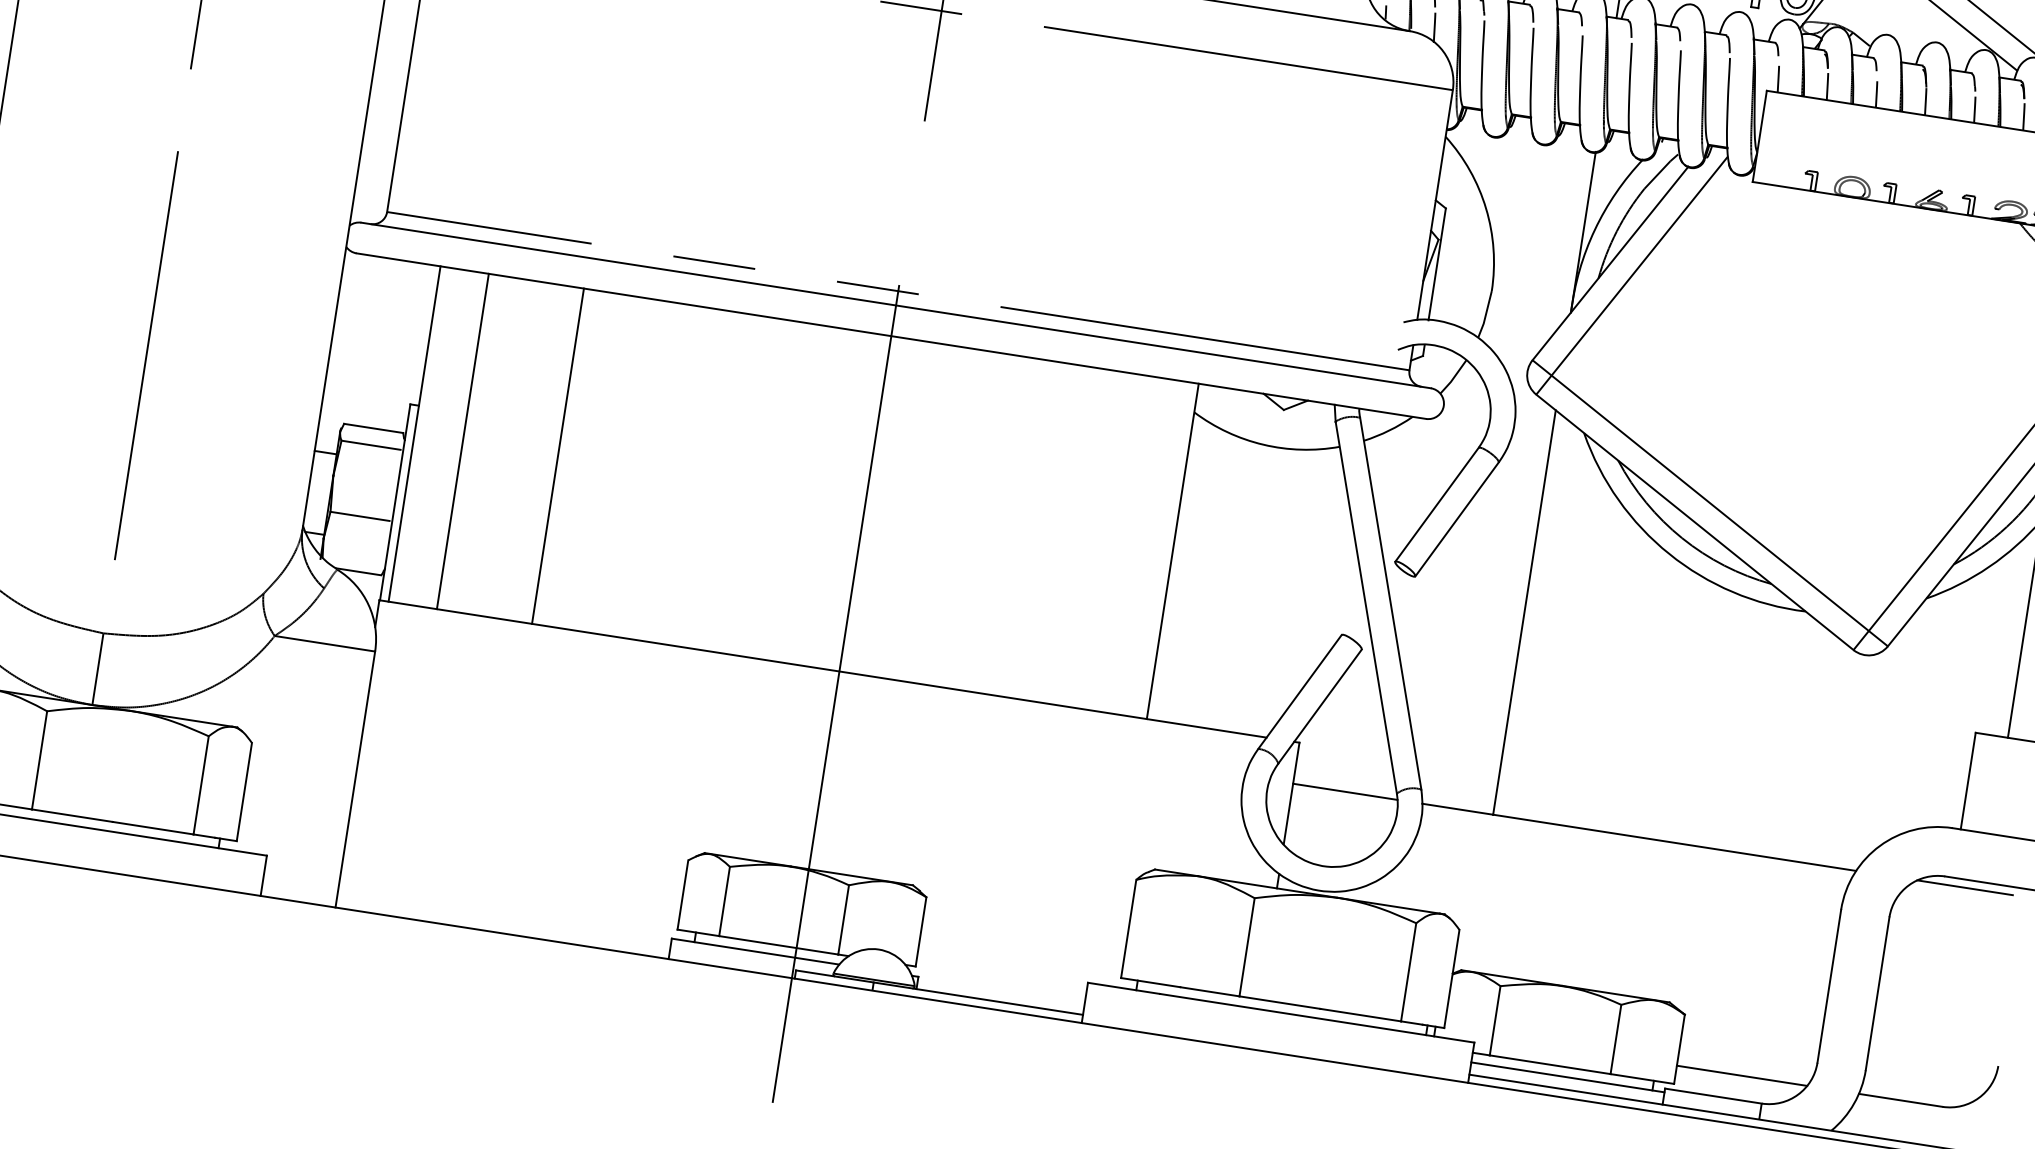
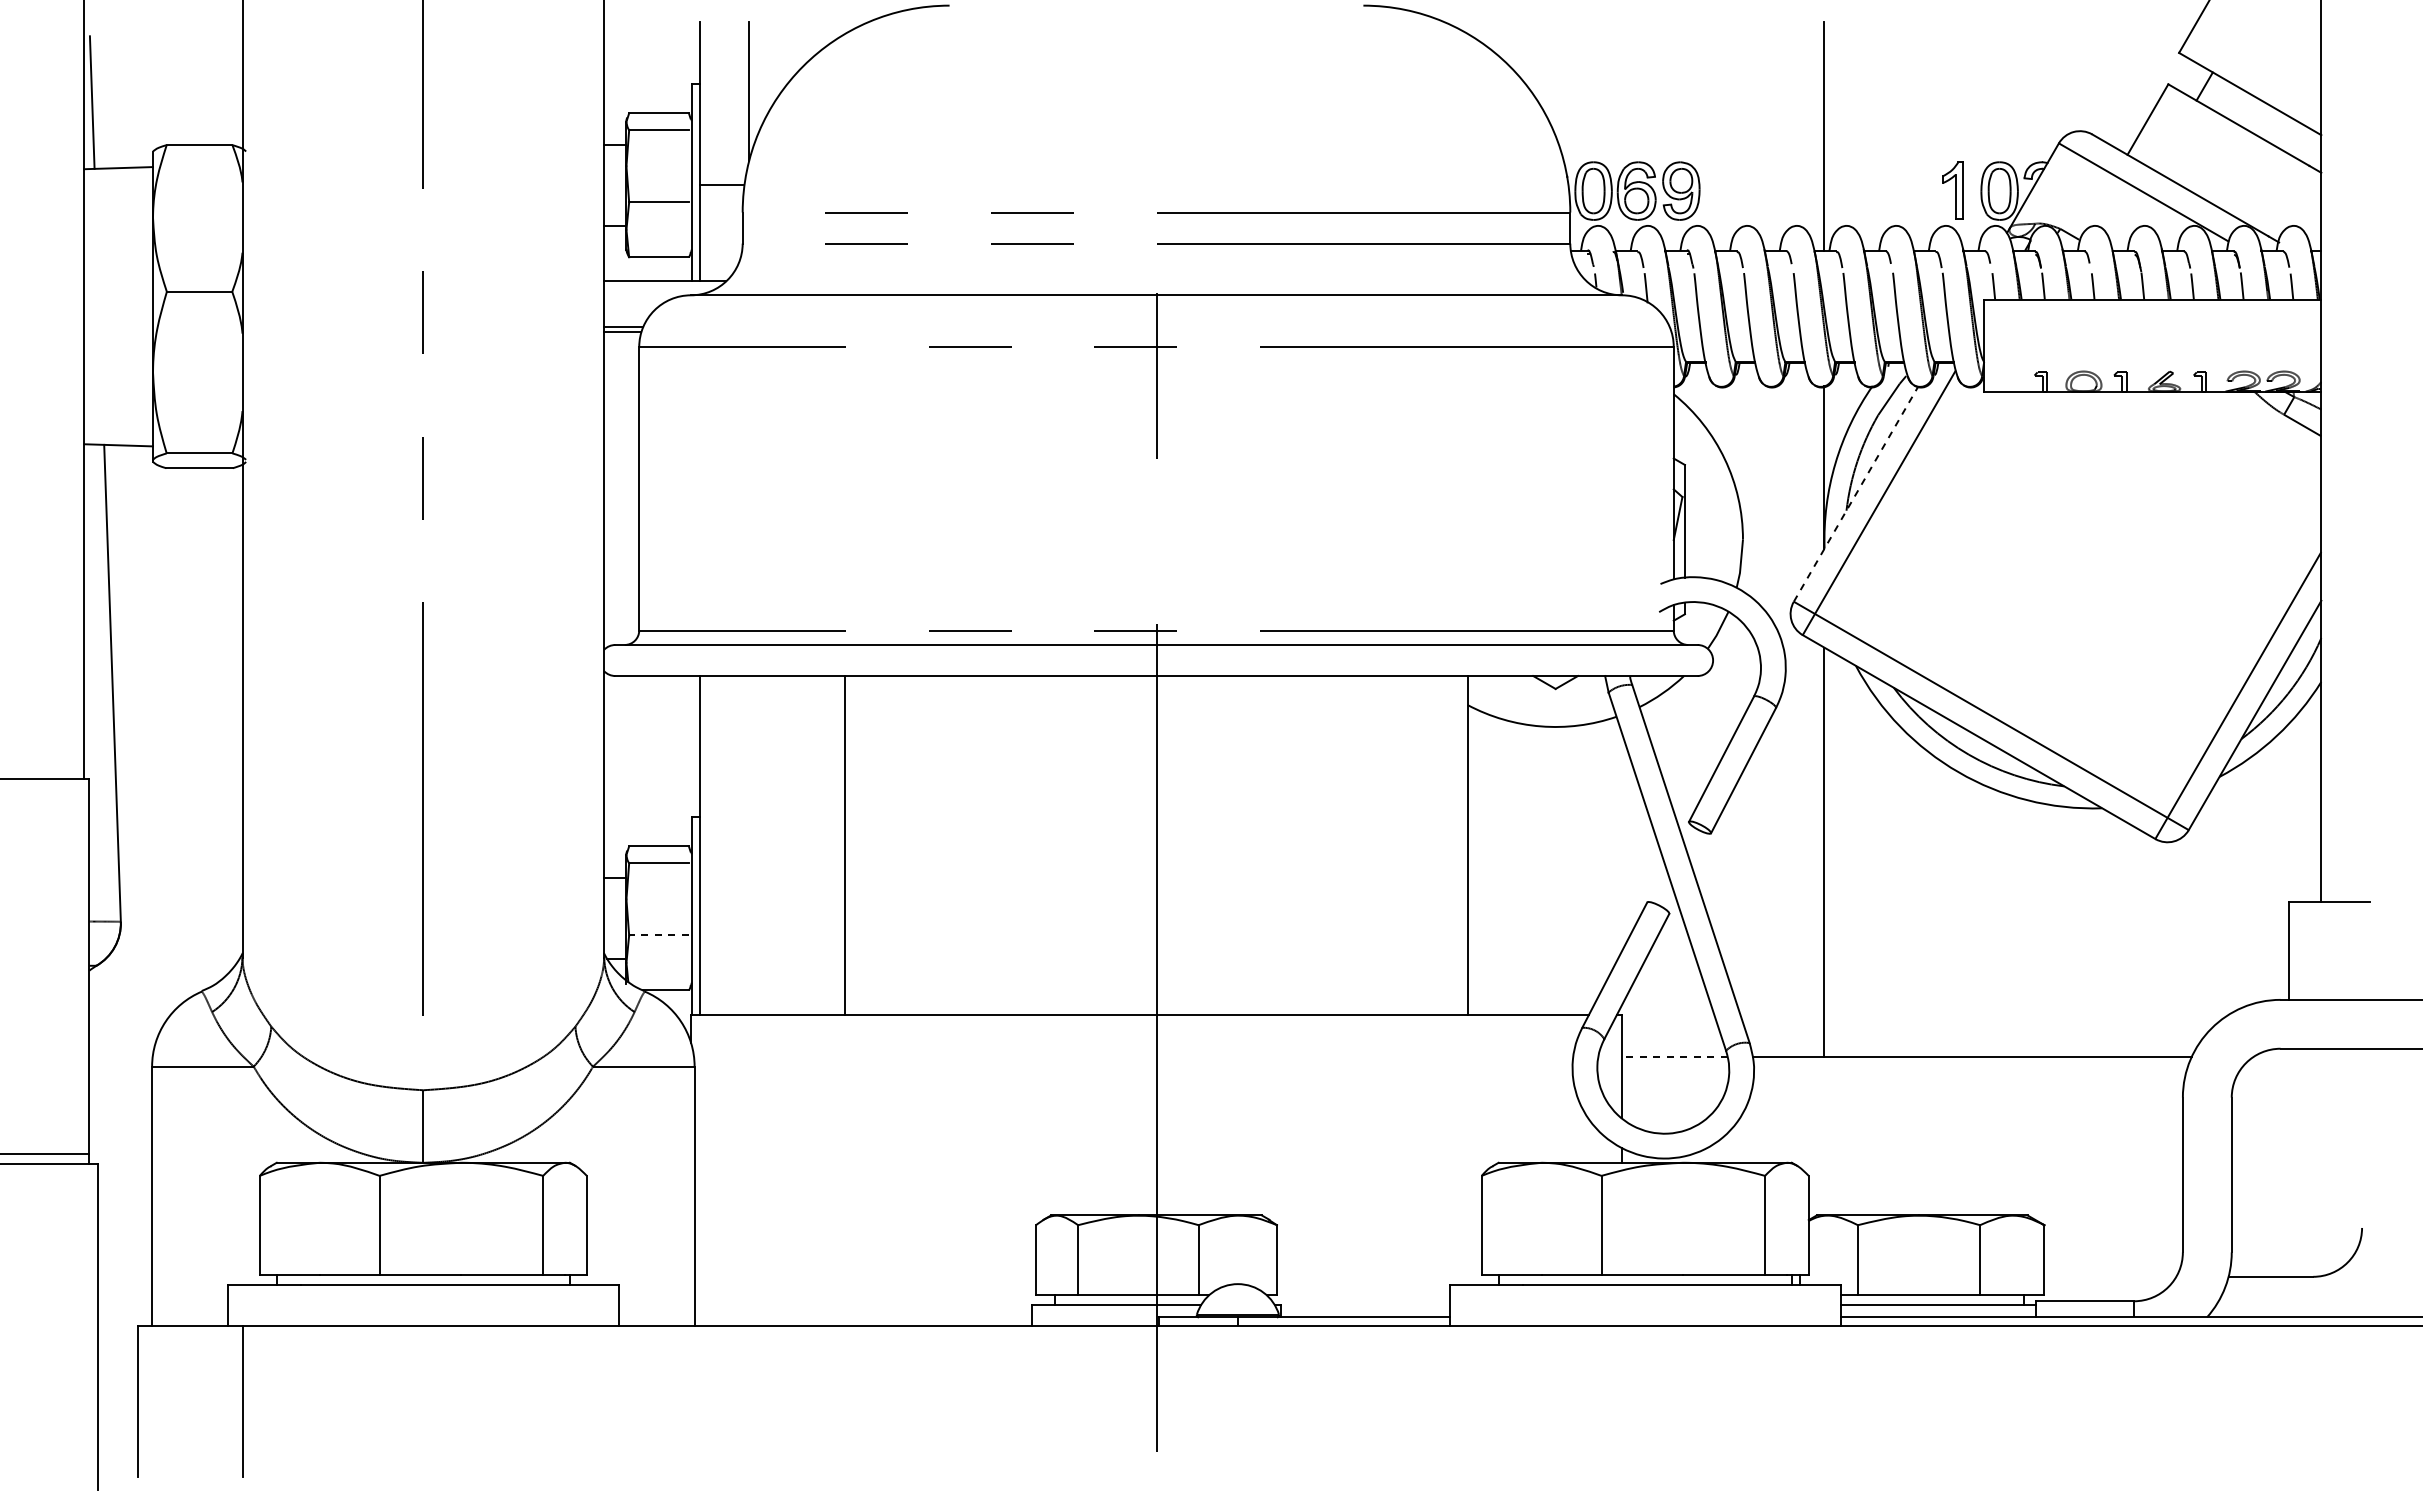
line: (1611, 262) -> (1856, 493), solid -> dashed
line: (463, 441) -> (749, 845), removed
line: (360, 516) -> (659, 935), solid -> dashed
line: (1345, 791) -> (1674, 1056), solid -> dashed
line: (1964, 887) -> (2301, 1056), removed
line: (1742, 1075) -> (2110, 1276), removed

